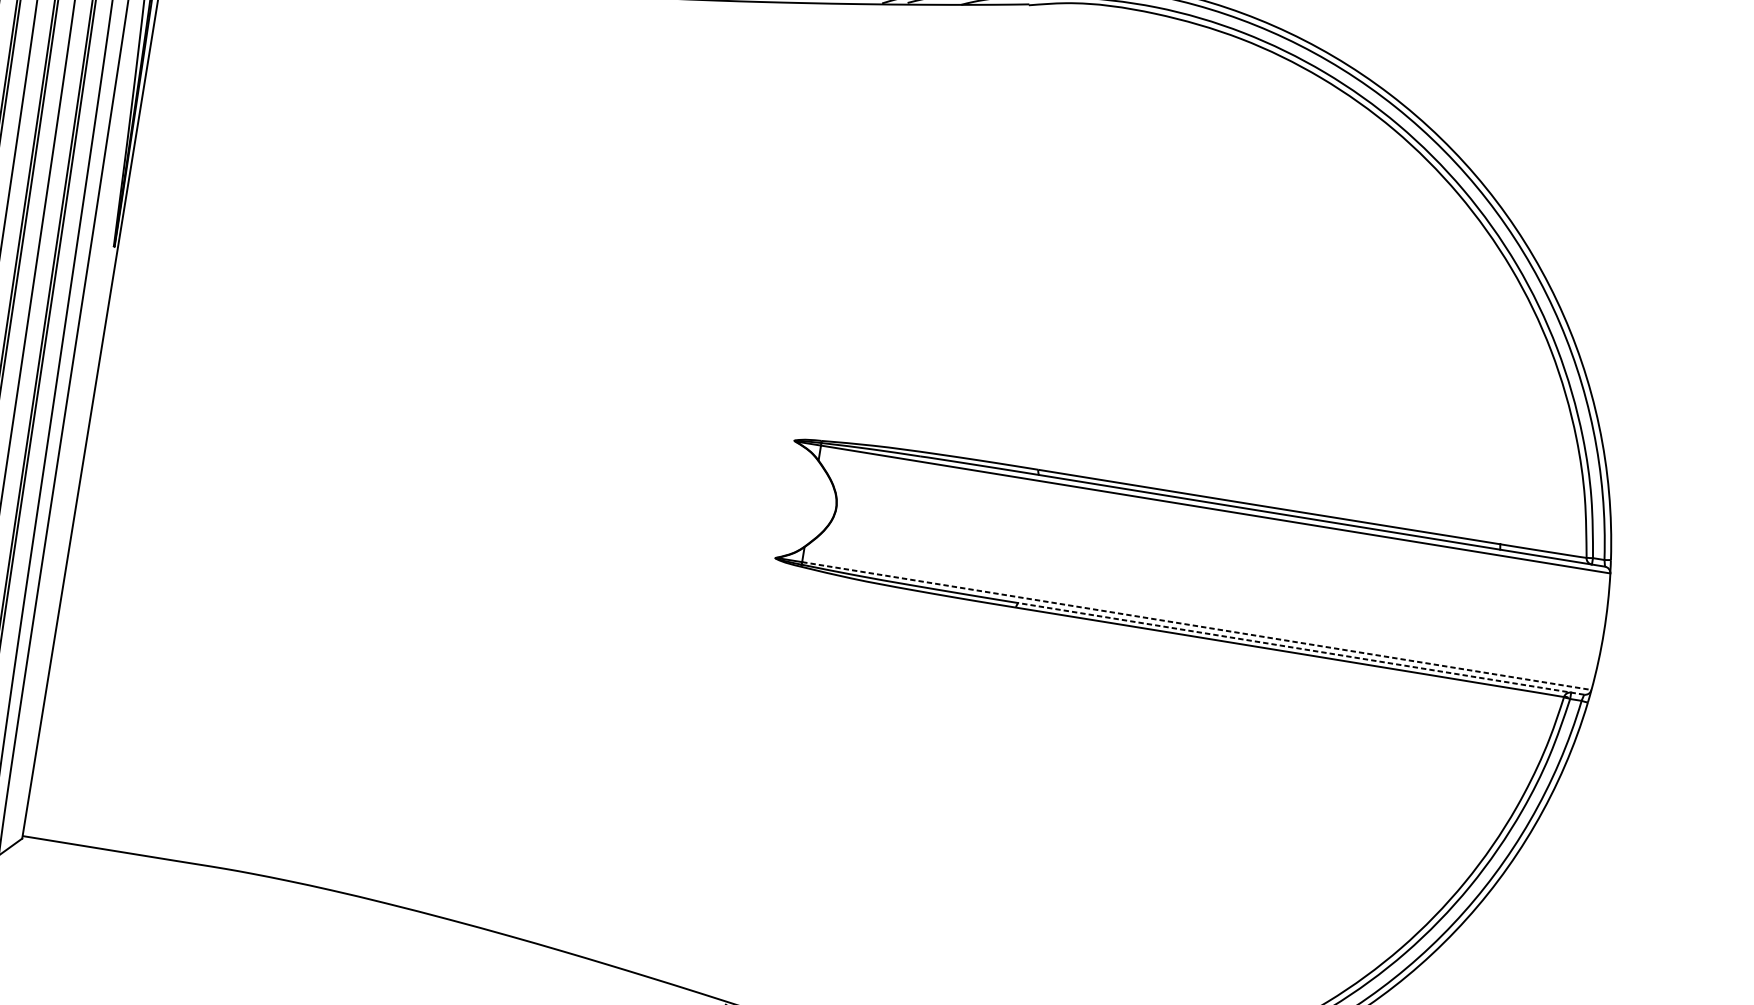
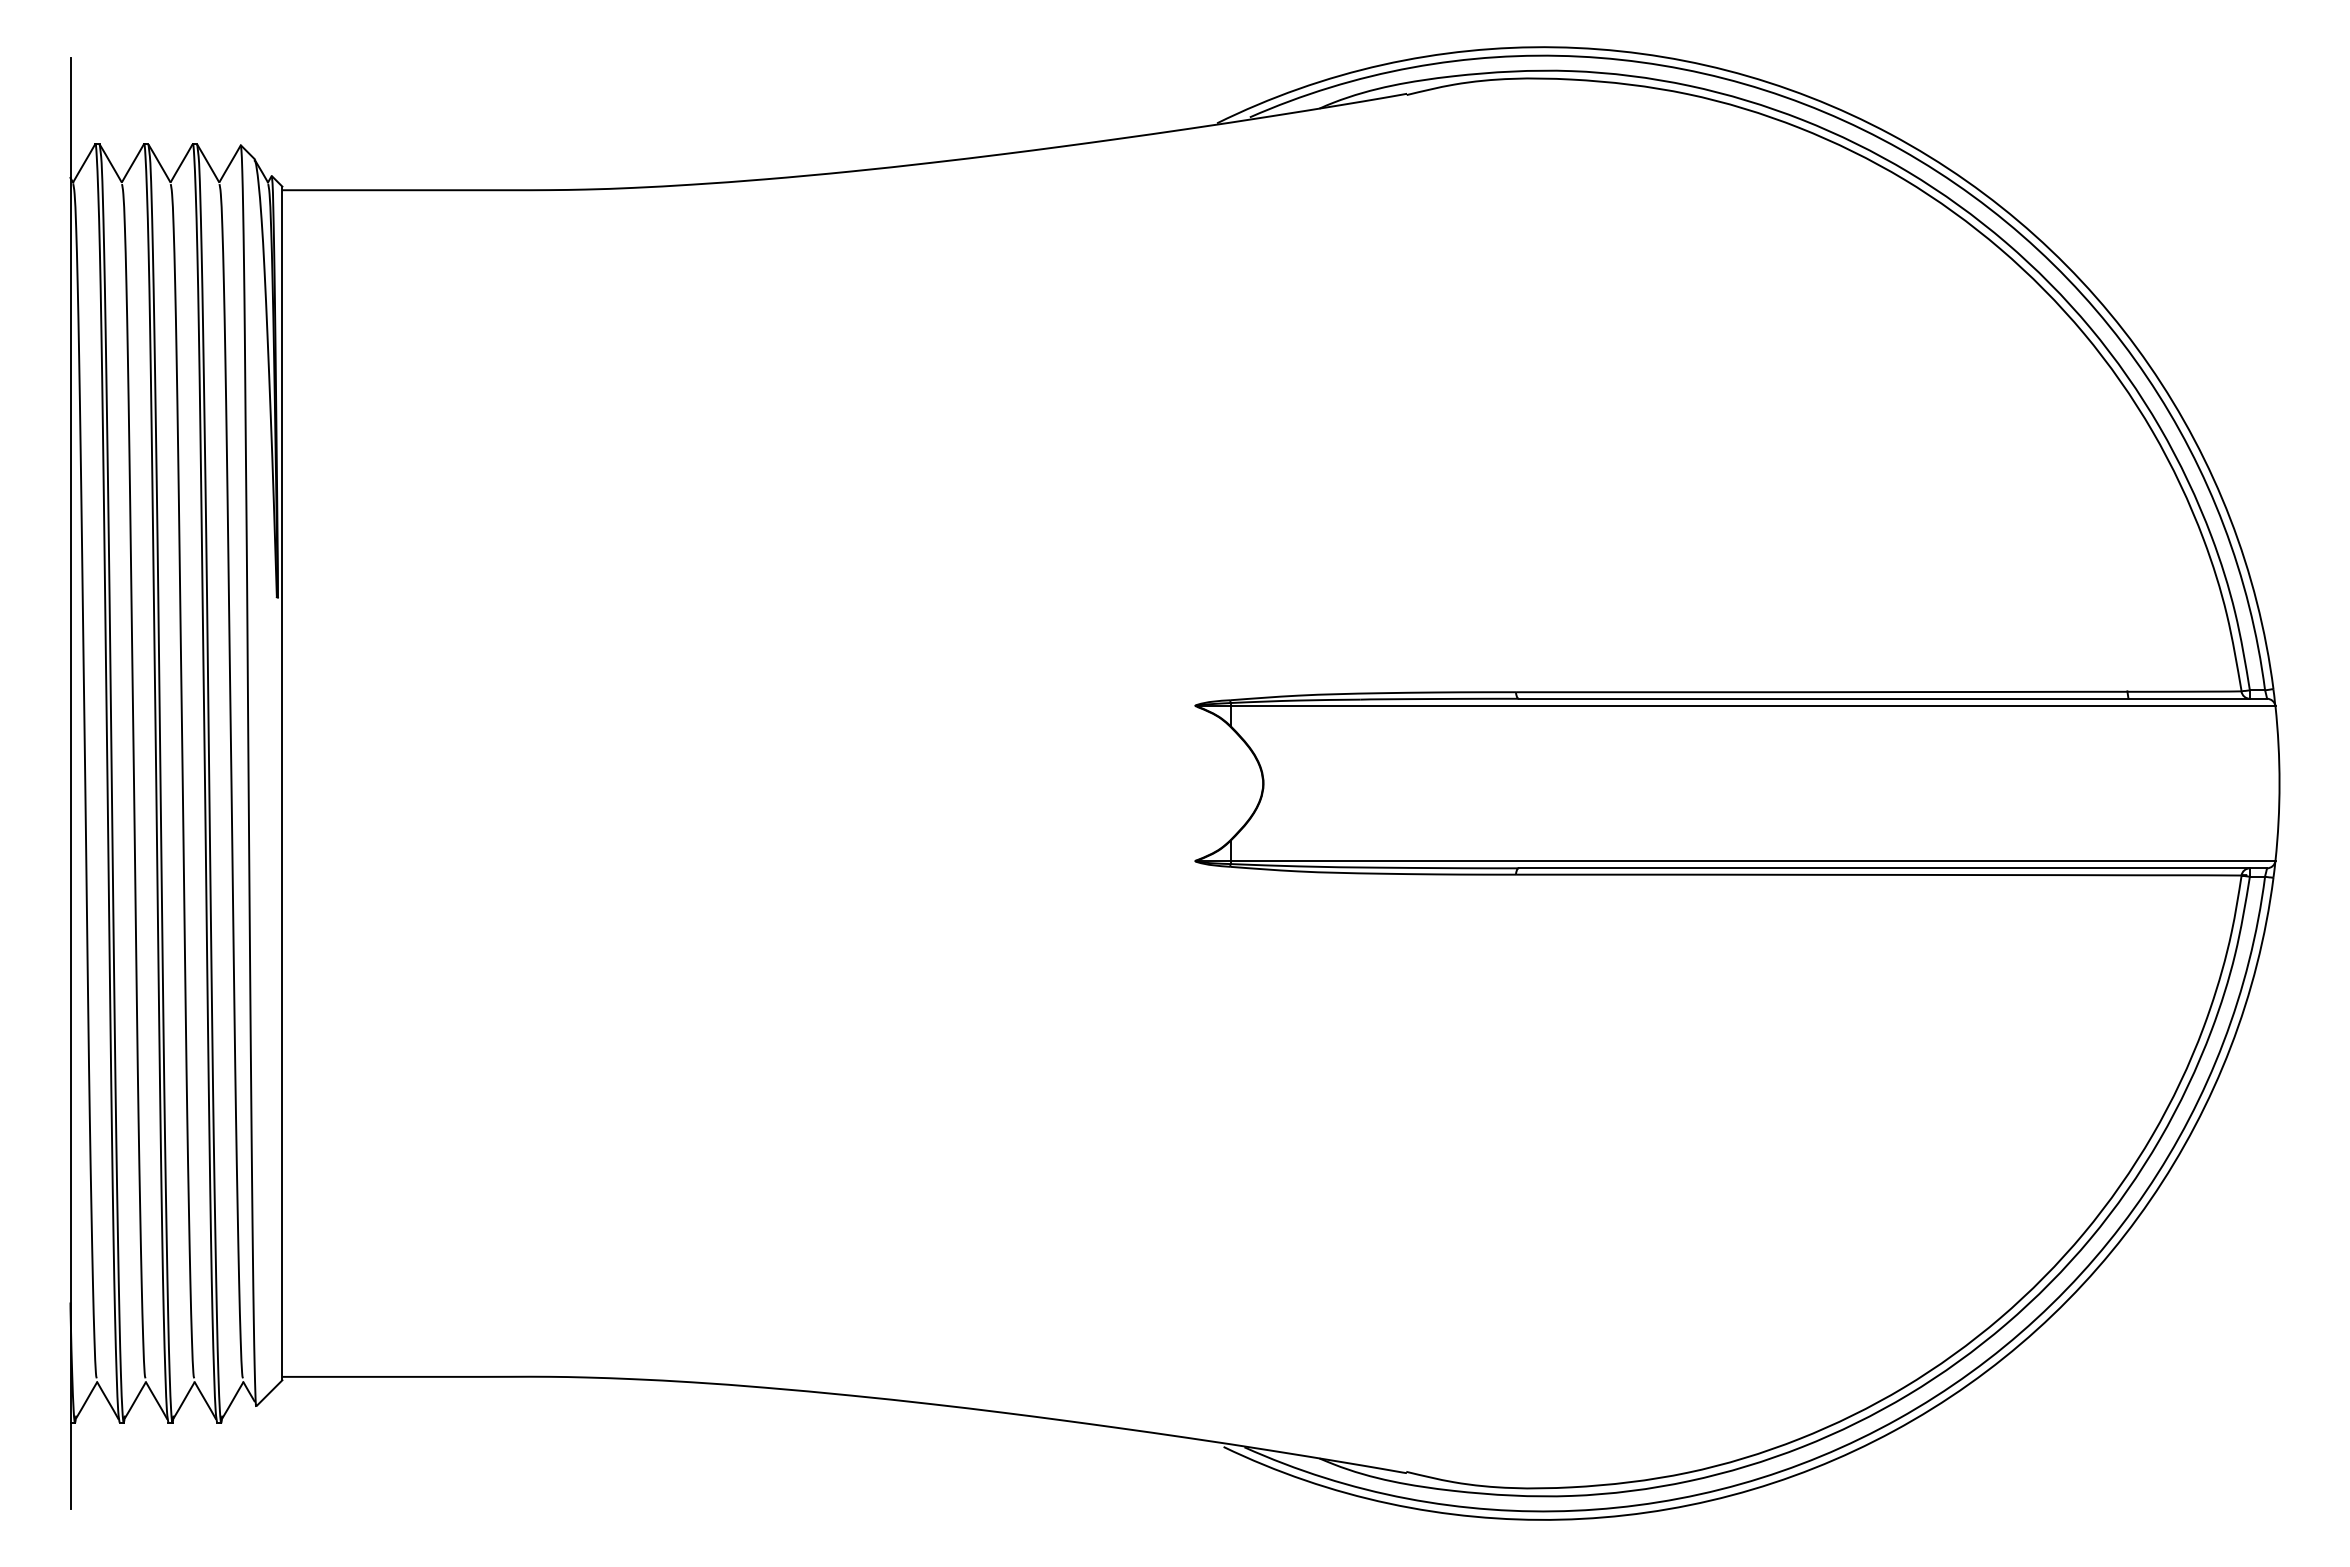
line: (1197, 625) -> (1753, 860), dashed -> solid
line: (1301, 649) -> (1892, 868), dashed -> solid

